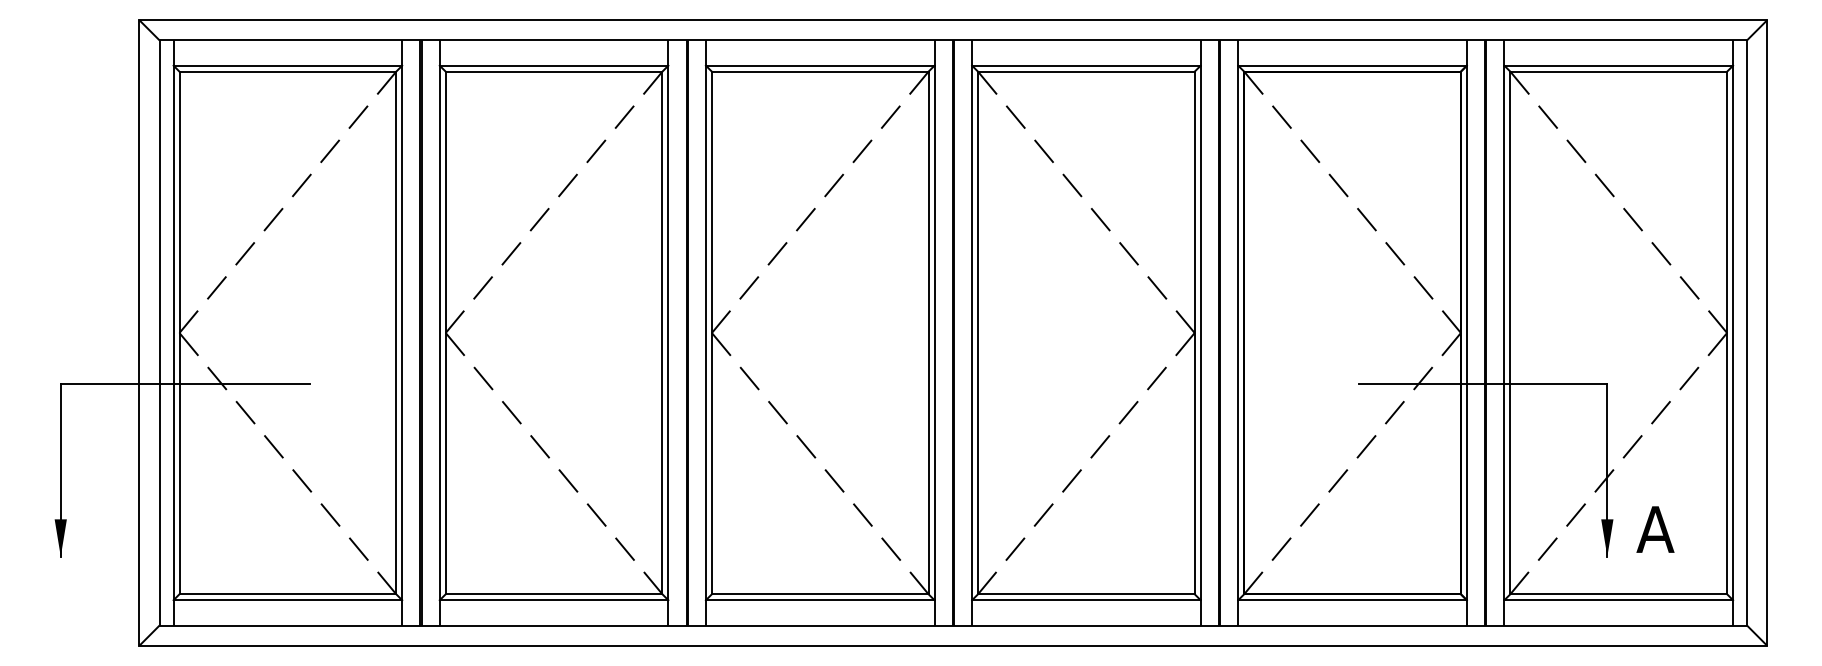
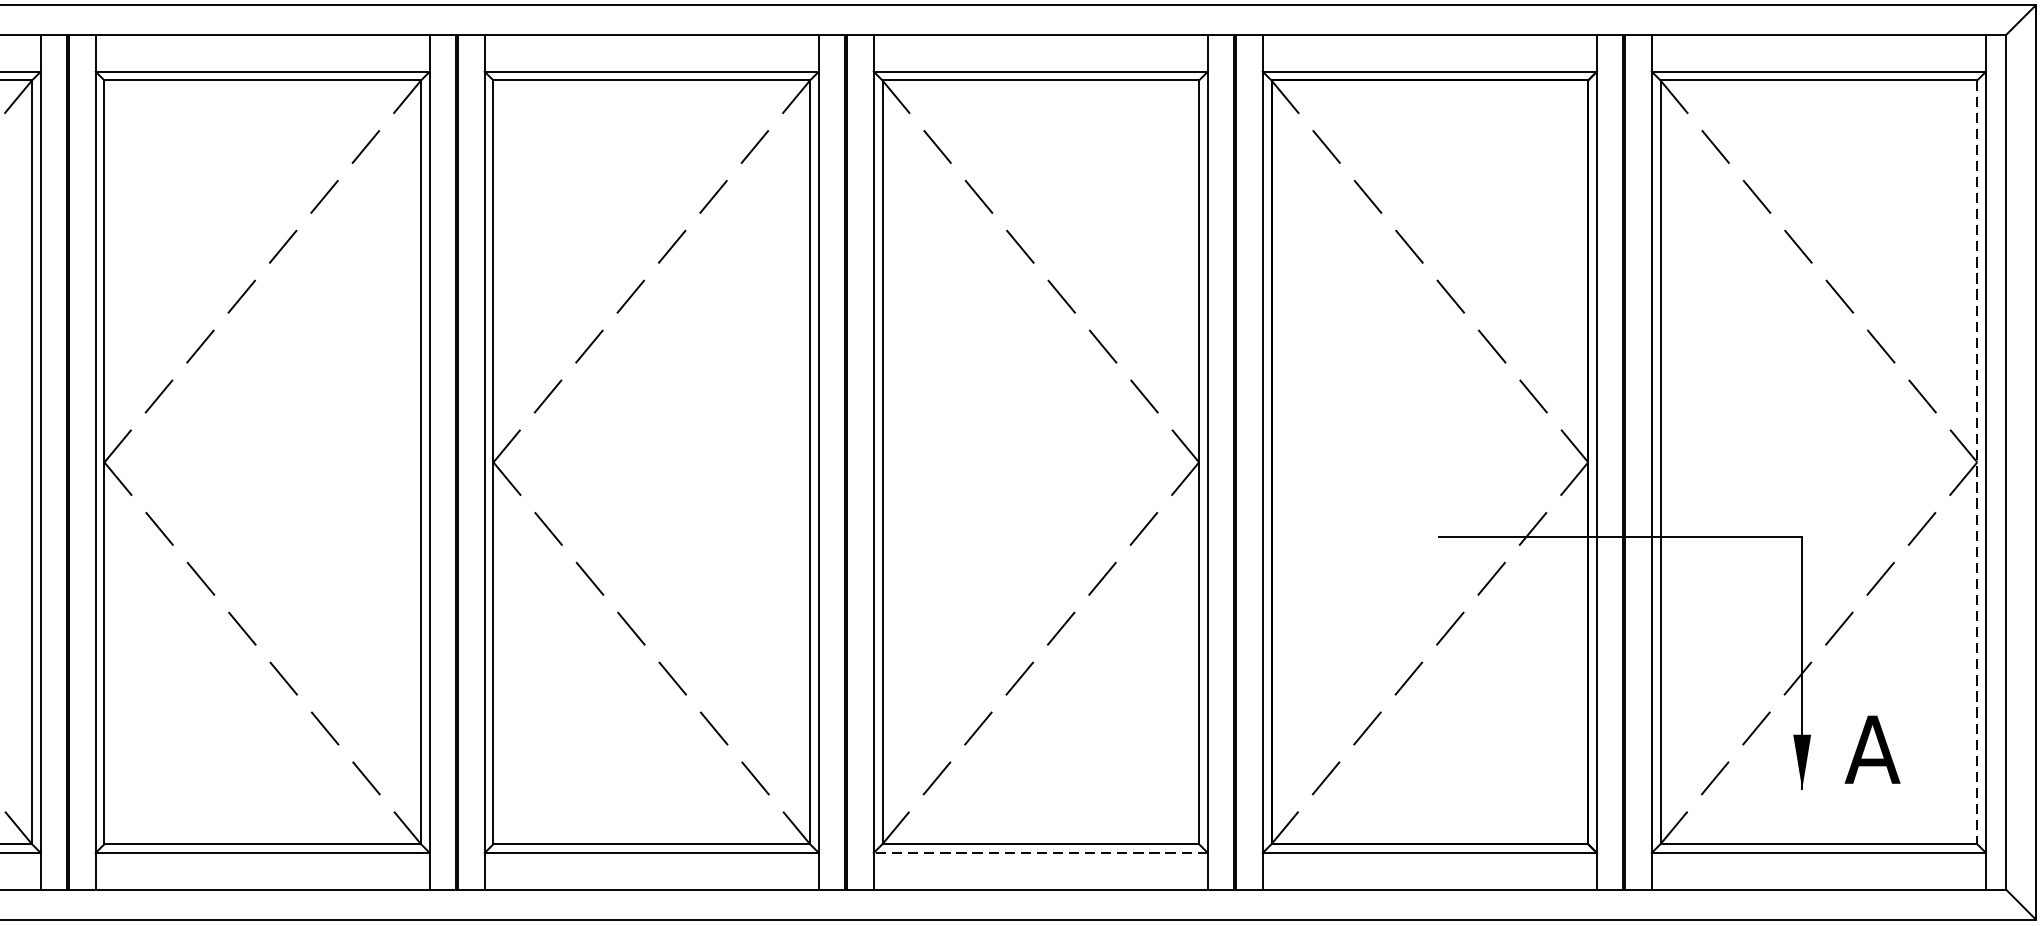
line: (1727, 333) -> (1977, 463), solid -> dashed
line: (1085, 600) -> (1039, 853), solid -> dashed

